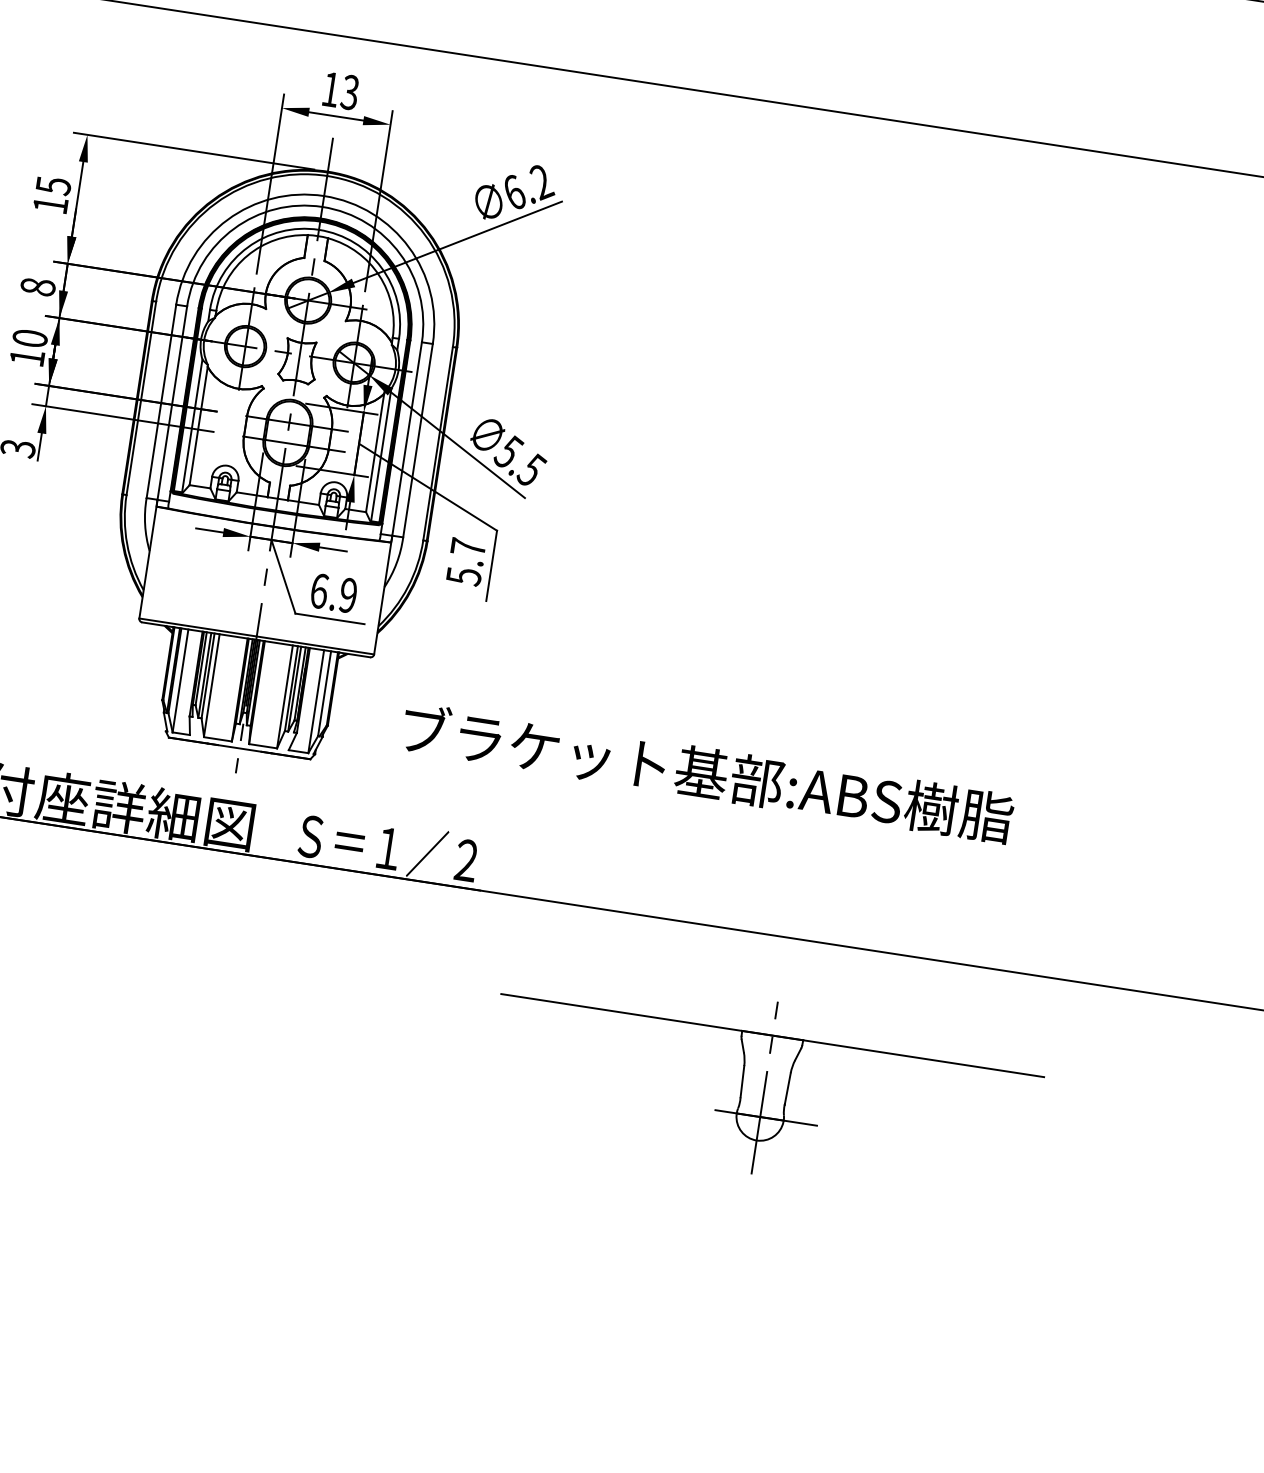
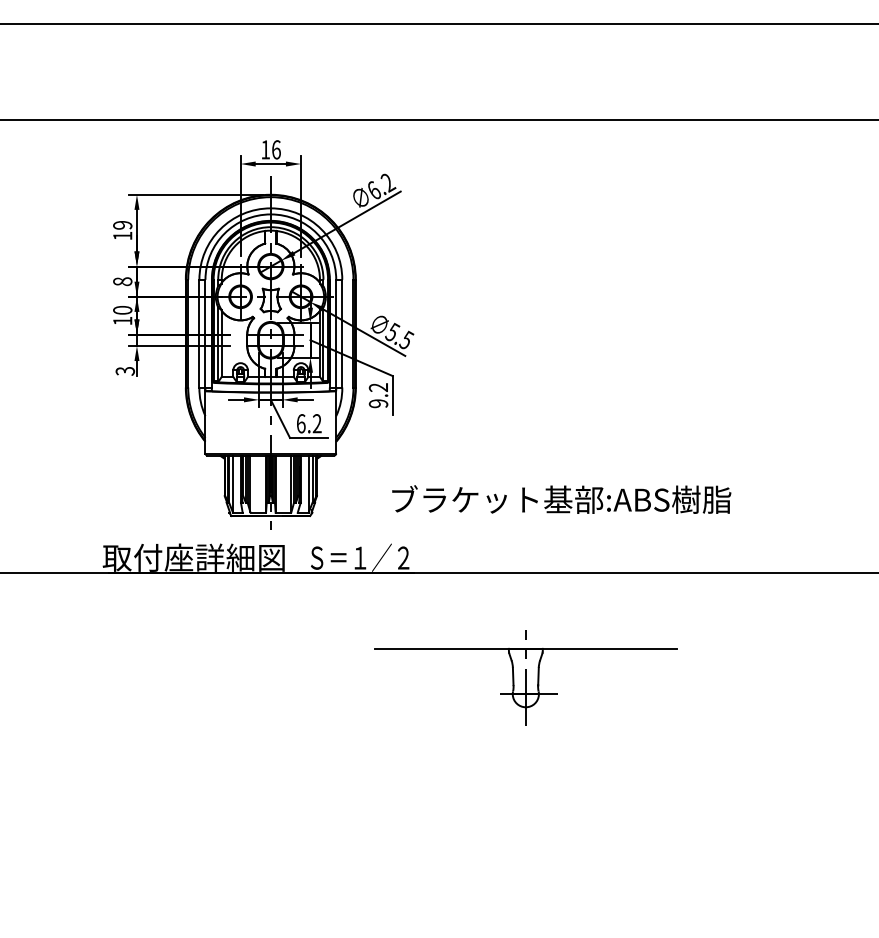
text: (350, 91) -> (276, 149), 13 -> 16
text: (53, 186) -> (122, 225), 15 -> 19
text: (466, 561) -> (378, 395), 5.7 -> 9.2
text: (347, 594) -> (316, 423), 6.9 -> 6.2
text: (707, 773) -> (561, 499), moved
part: (764, 1086) -> (525, 677), moved

